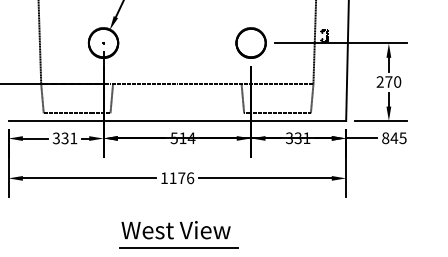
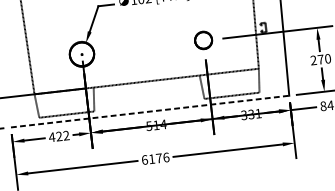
part: (250, 42) -> (203, 40), size x0.7
line: (177, 120) -> (150, 111), solid -> dashed
text: (64, 138) -> (58, 136), 331 -> 422
text: (164, 178) -> (144, 160), 1176 -> 6176

